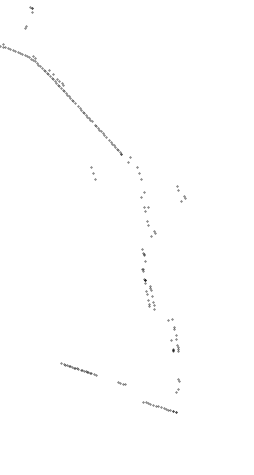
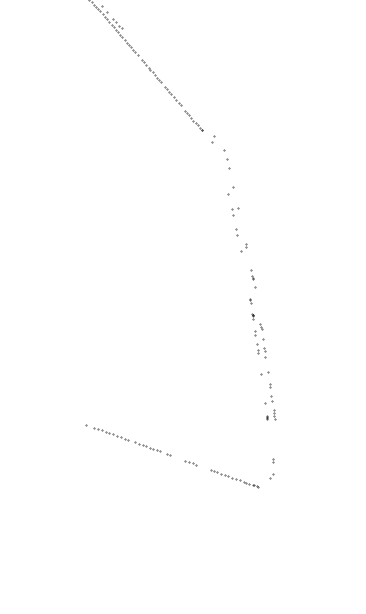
part: (93, 173) -> (160, 157), removed
part: (181, 193) -> (287, 191), removed
part: (148, 279) -> (258, 314), moved
part: (78, 368) -> (129, 439), size x1.67
part: (159, 407) -> (233, 479), moved

